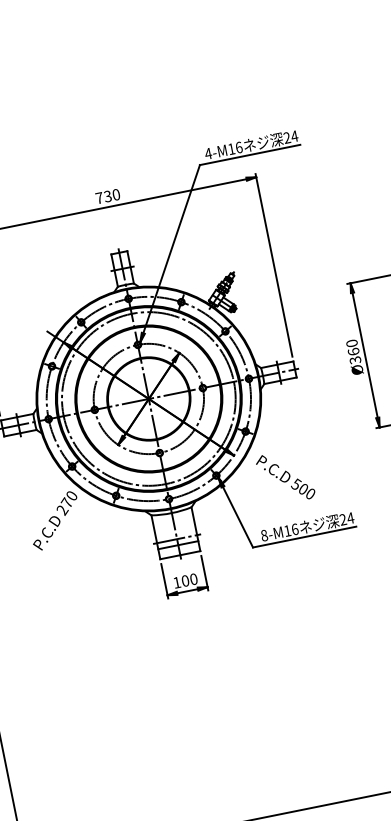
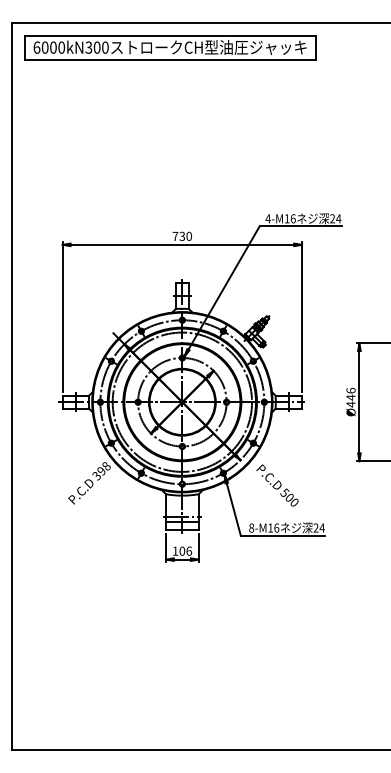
text: (353, 351) -> (350, 397), Ø360 -> Ø446
text: (67, 503) -> (101, 471), 270 -> 398
text: (194, 578) -> (189, 550), 100 -> 106

